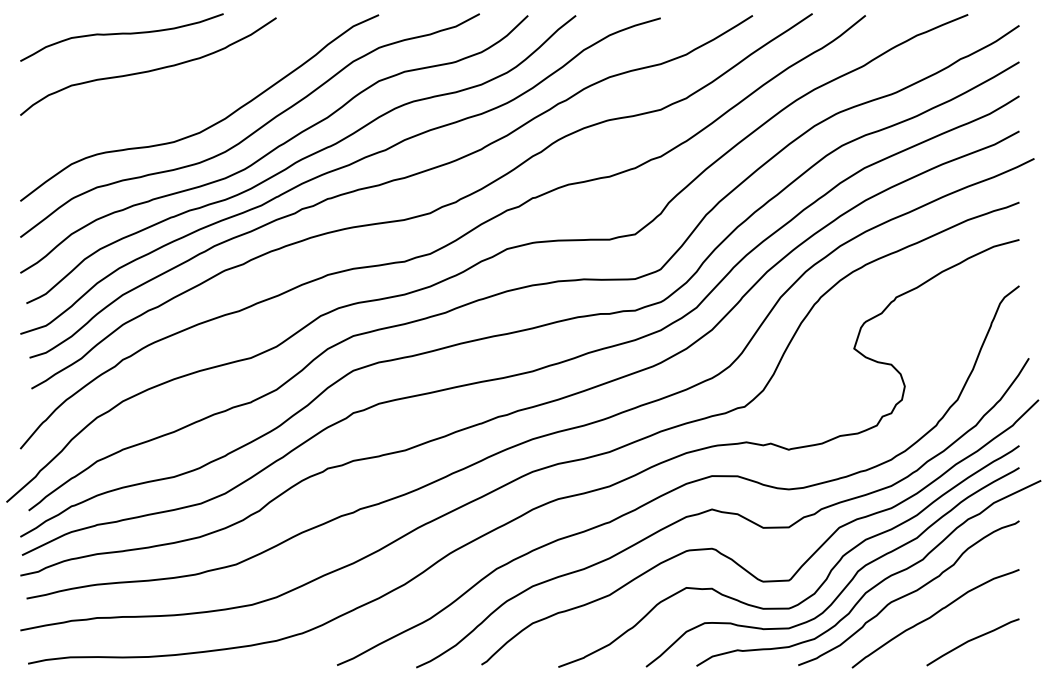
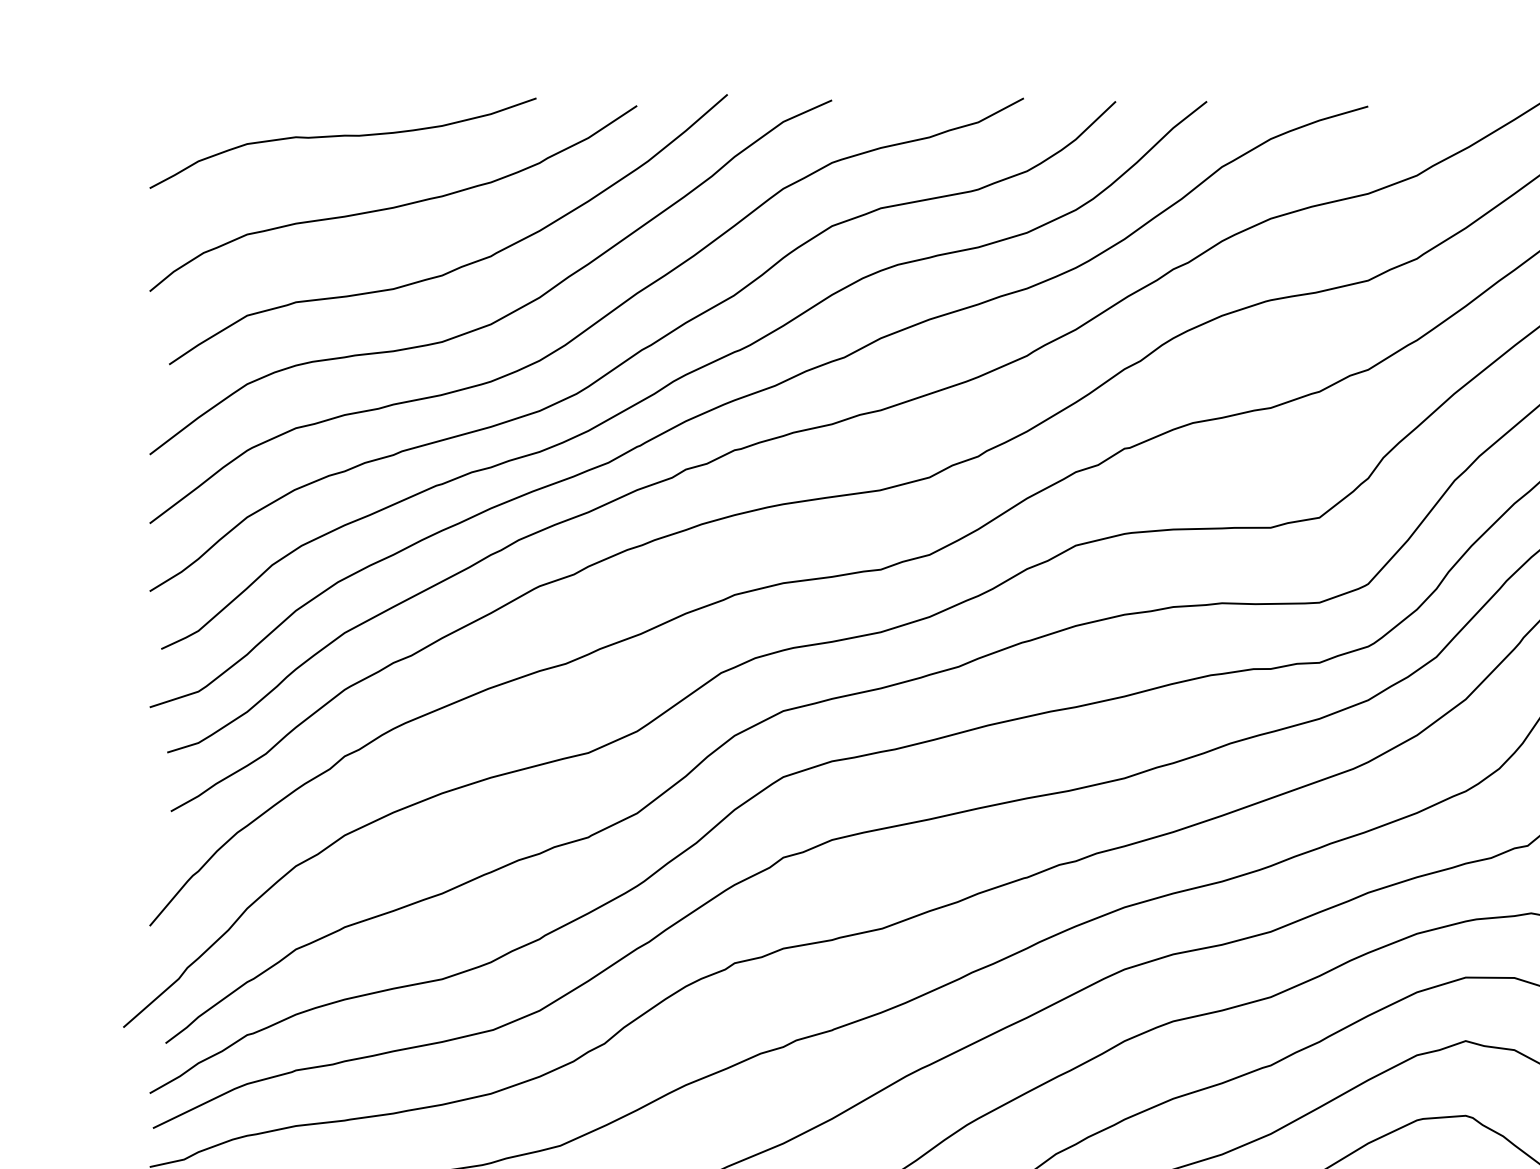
curve: (183, 101) -> (460, 264), added

